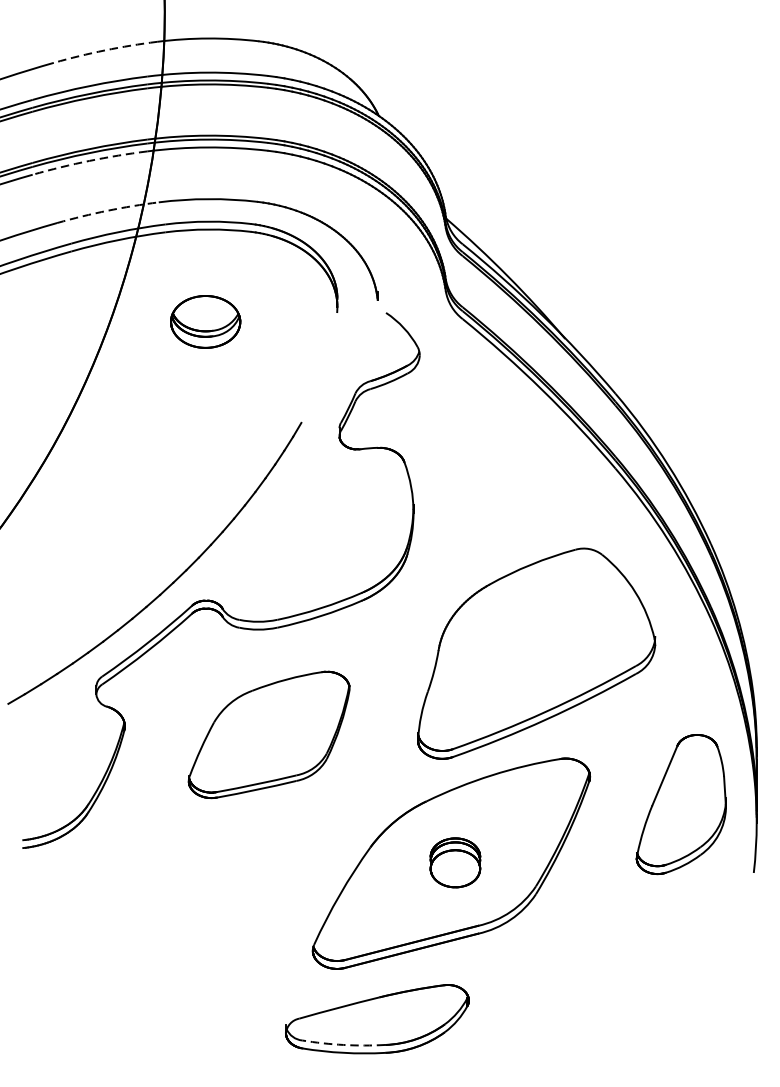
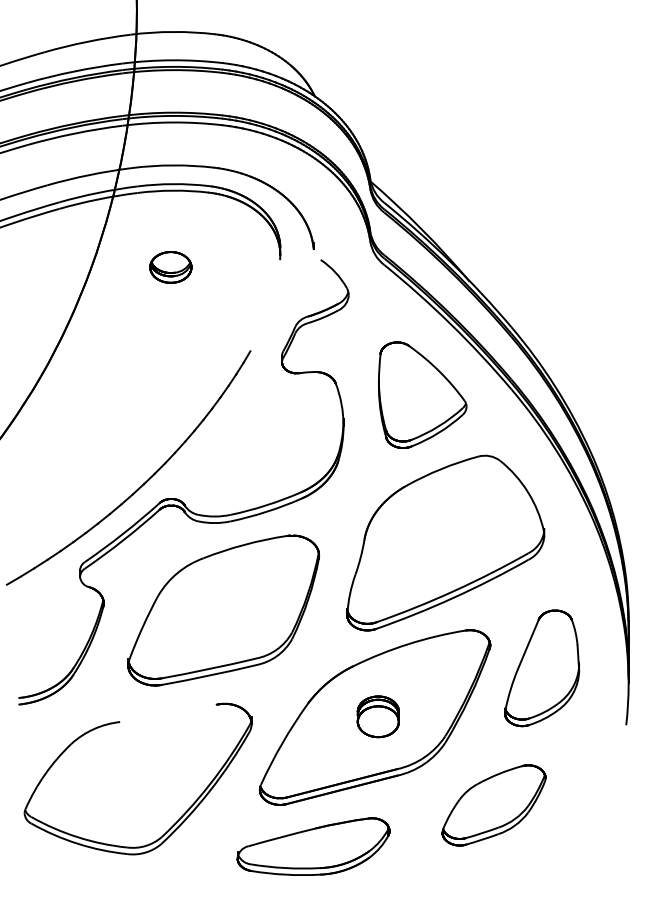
arc: (105, 49) -> (87, 41), dashed -> solid
arc: (89, 160) -> (74, 133), dashed -> solid
arc: (107, 211) -> (89, 175), dashed -> solid
part: (205, 322) -> (170, 267), size x0.71
part: (508, 474) -> (422, 394), added
part: (269, 734) -> (223, 610), size x1.43
part: (681, 804) -> (542, 668), moved
part: (594, 969) -> (493, 805), added
part: (219, 980) -> (182, 814), added
arc: (343, 1045) -> (285, 868), dashed -> solid

